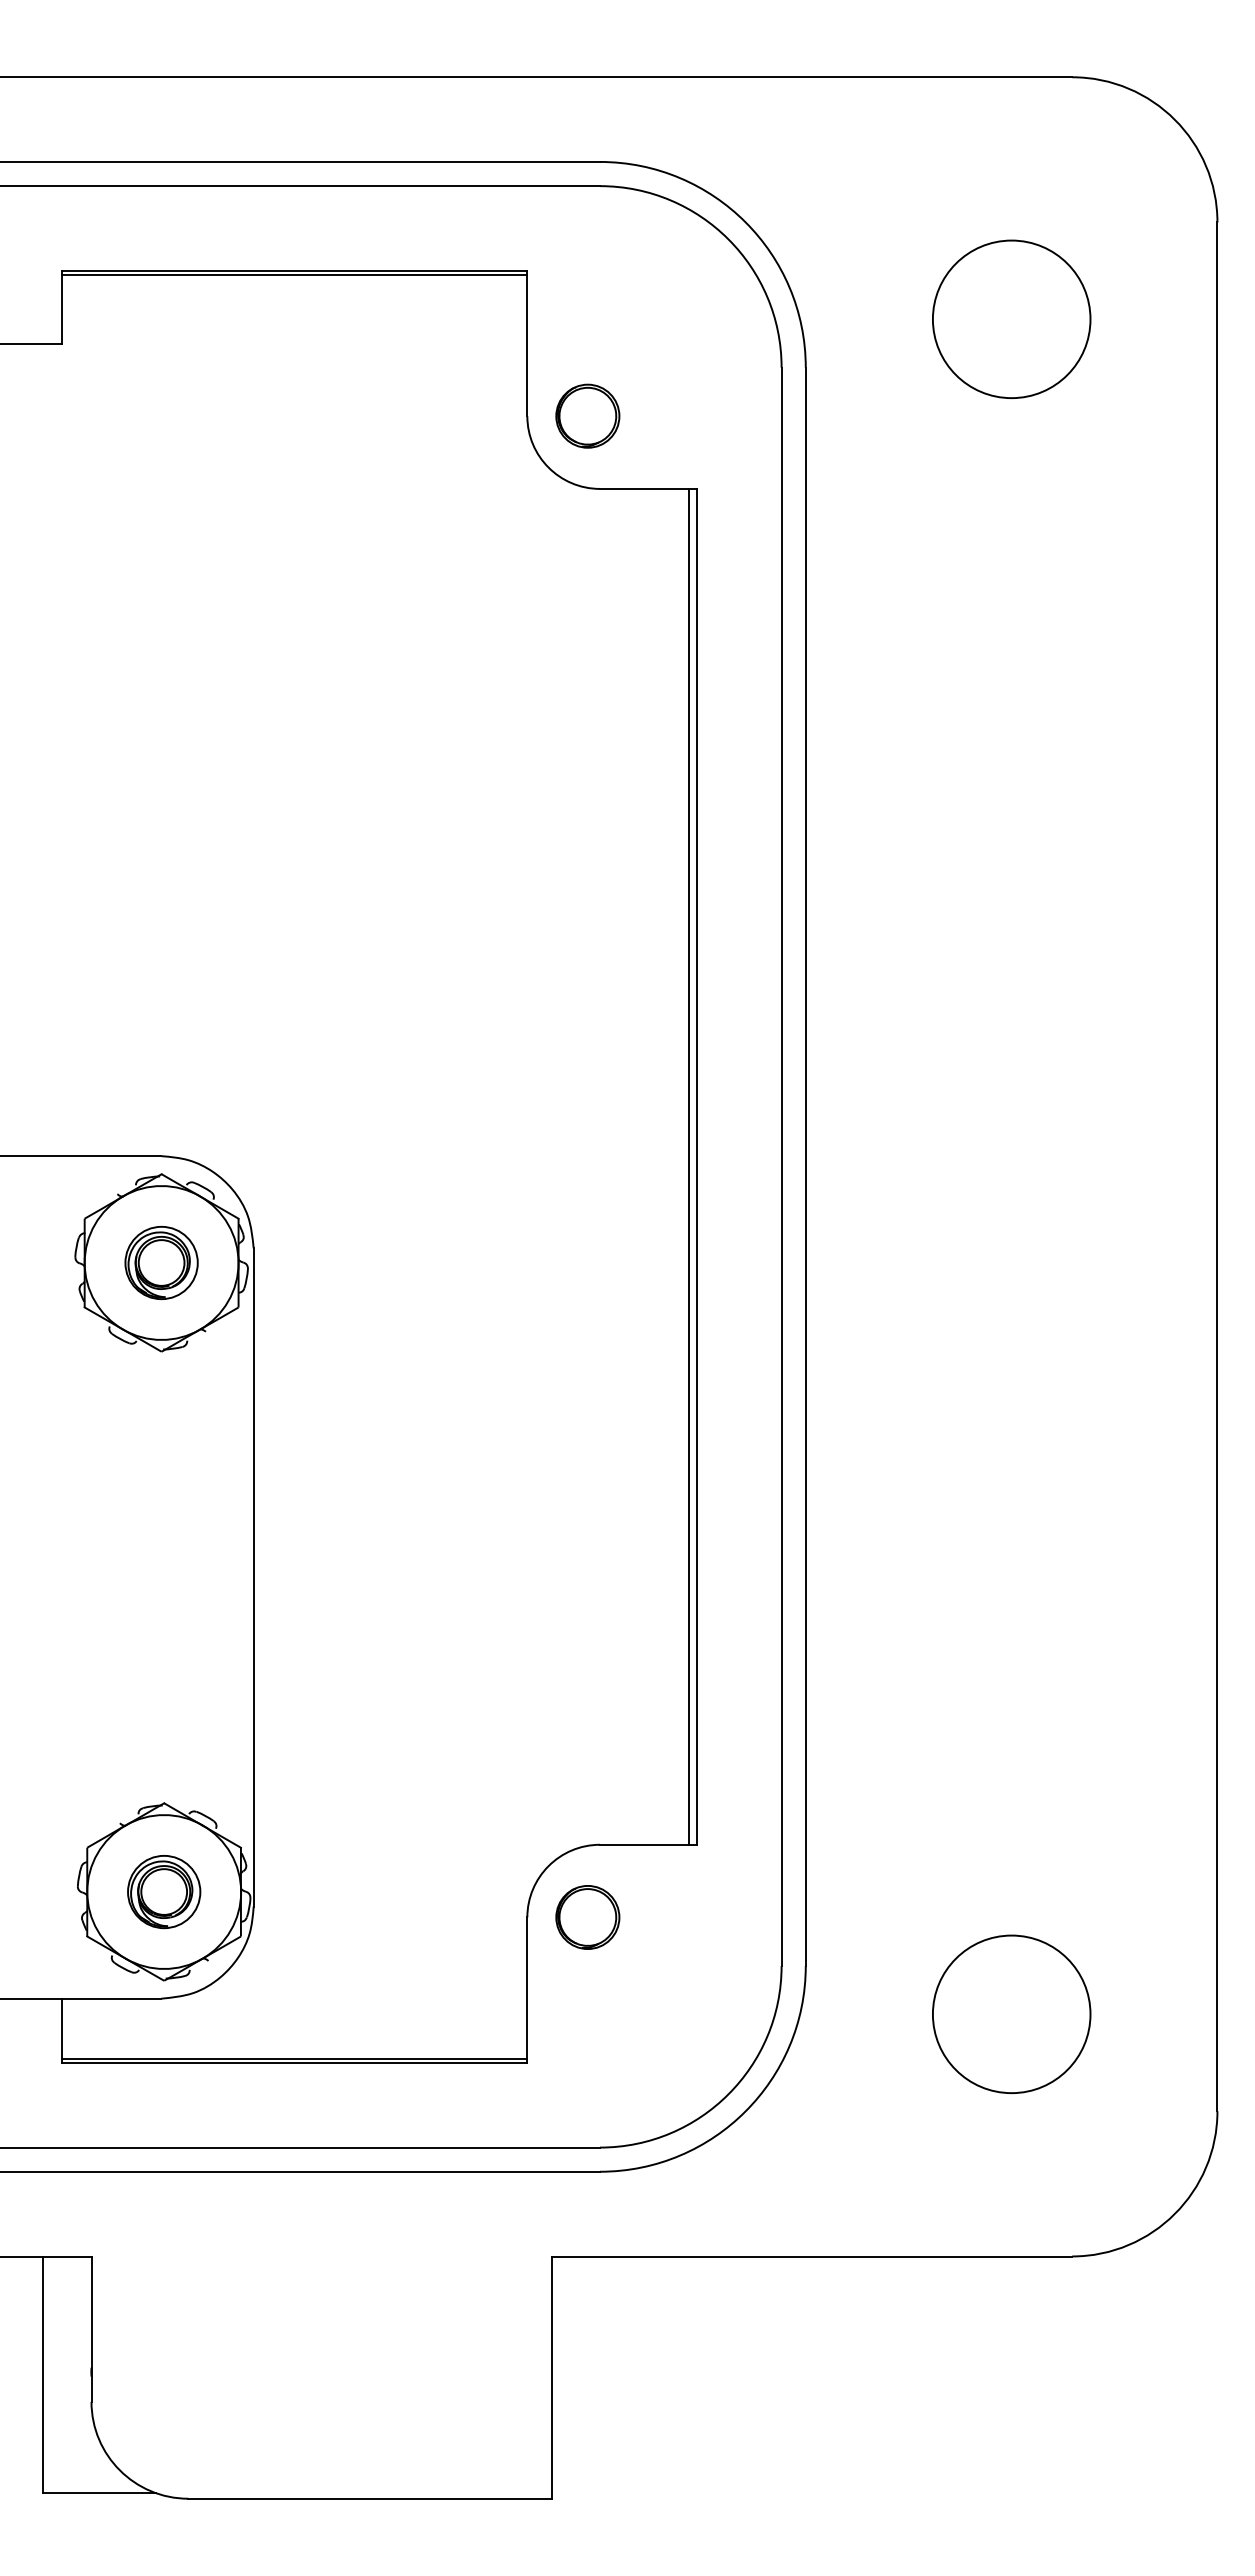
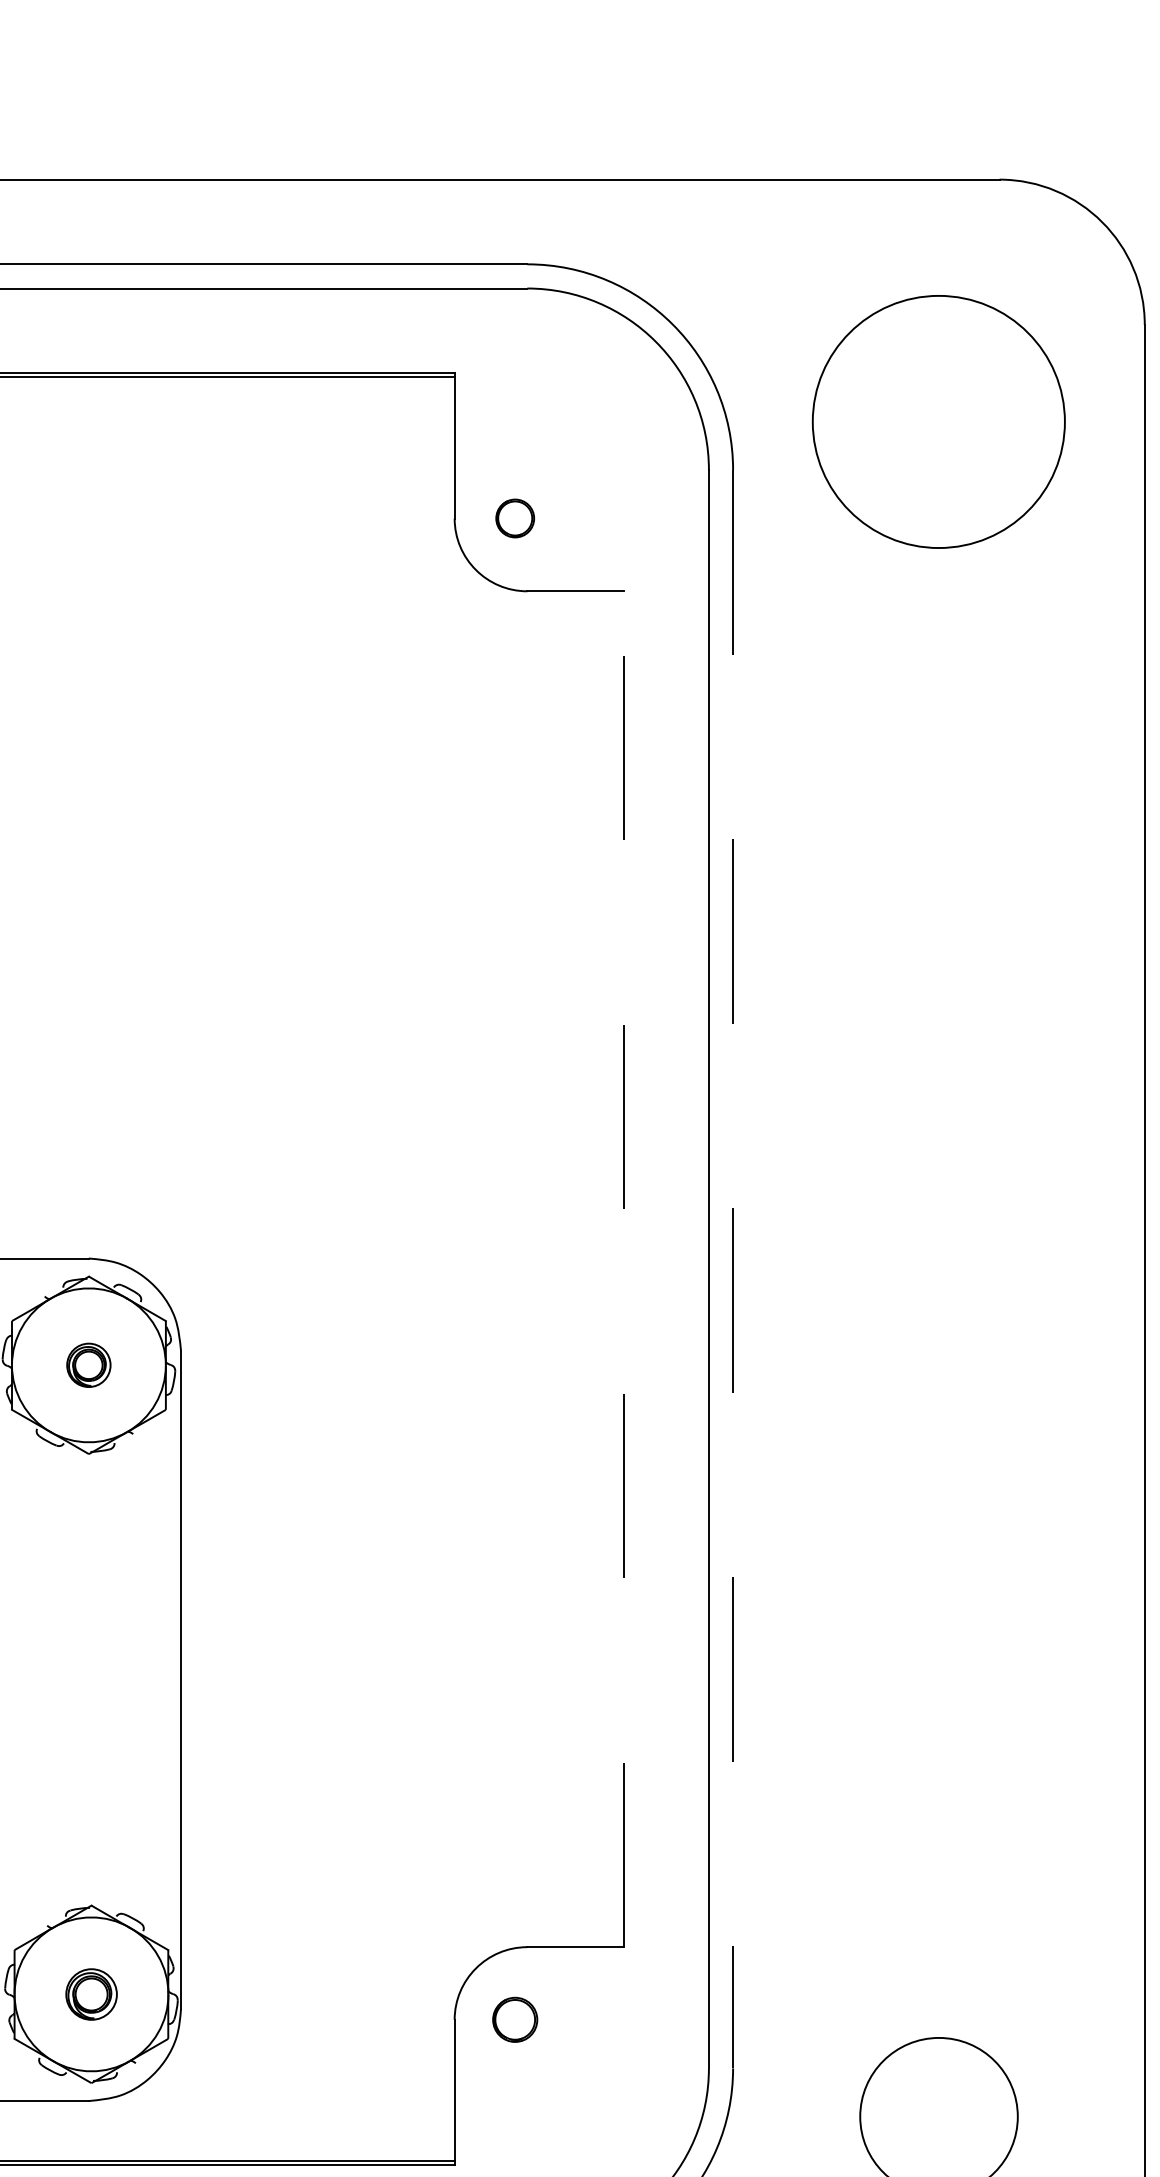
circle: (1011, 318) -> (938, 420), size x1.6
part: (587, 415) -> (514, 517), size x0.6
line: (688, 1166) -> (615, 1268), removed
line: (696, 1166) -> (623, 1268), solid -> dashed
line: (805, 1167) -> (732, 1269), solid -> dashed
part: (161, 1262) -> (88, 1364), size x0.6
part: (164, 1892) -> (91, 1994), size x0.7
part: (587, 1917) -> (514, 2019), size x0.7

